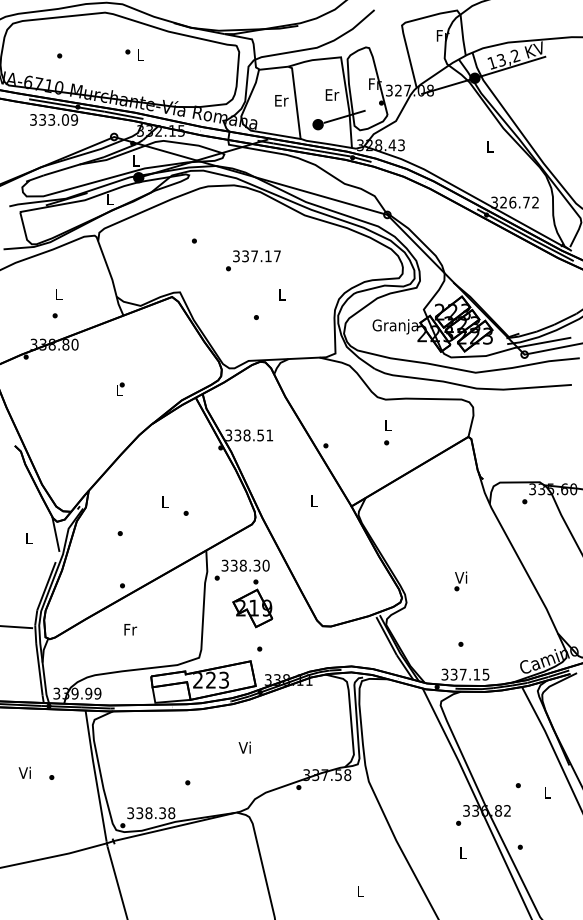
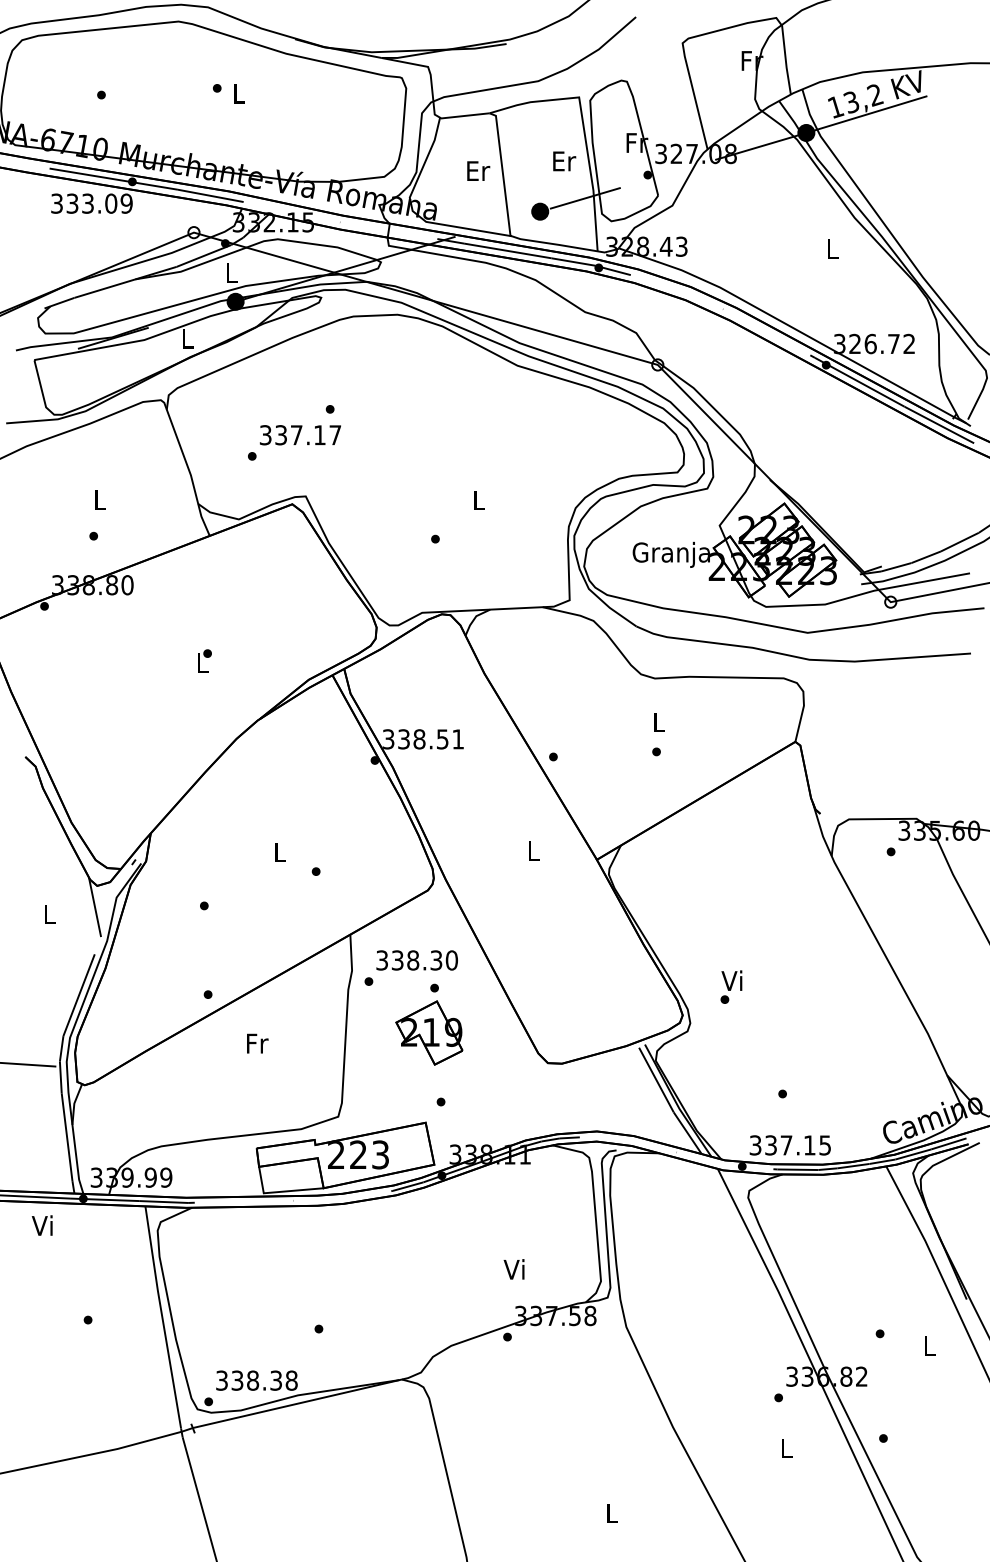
text: (253, 260) -> (294, 442), moved
text: (460, 581) -> (730, 987), moved
text: (130, 629) -> (257, 1043), moved
text: (244, 747) -> (513, 1269), moved
text: (24, 772) -> (41, 1224), moved

